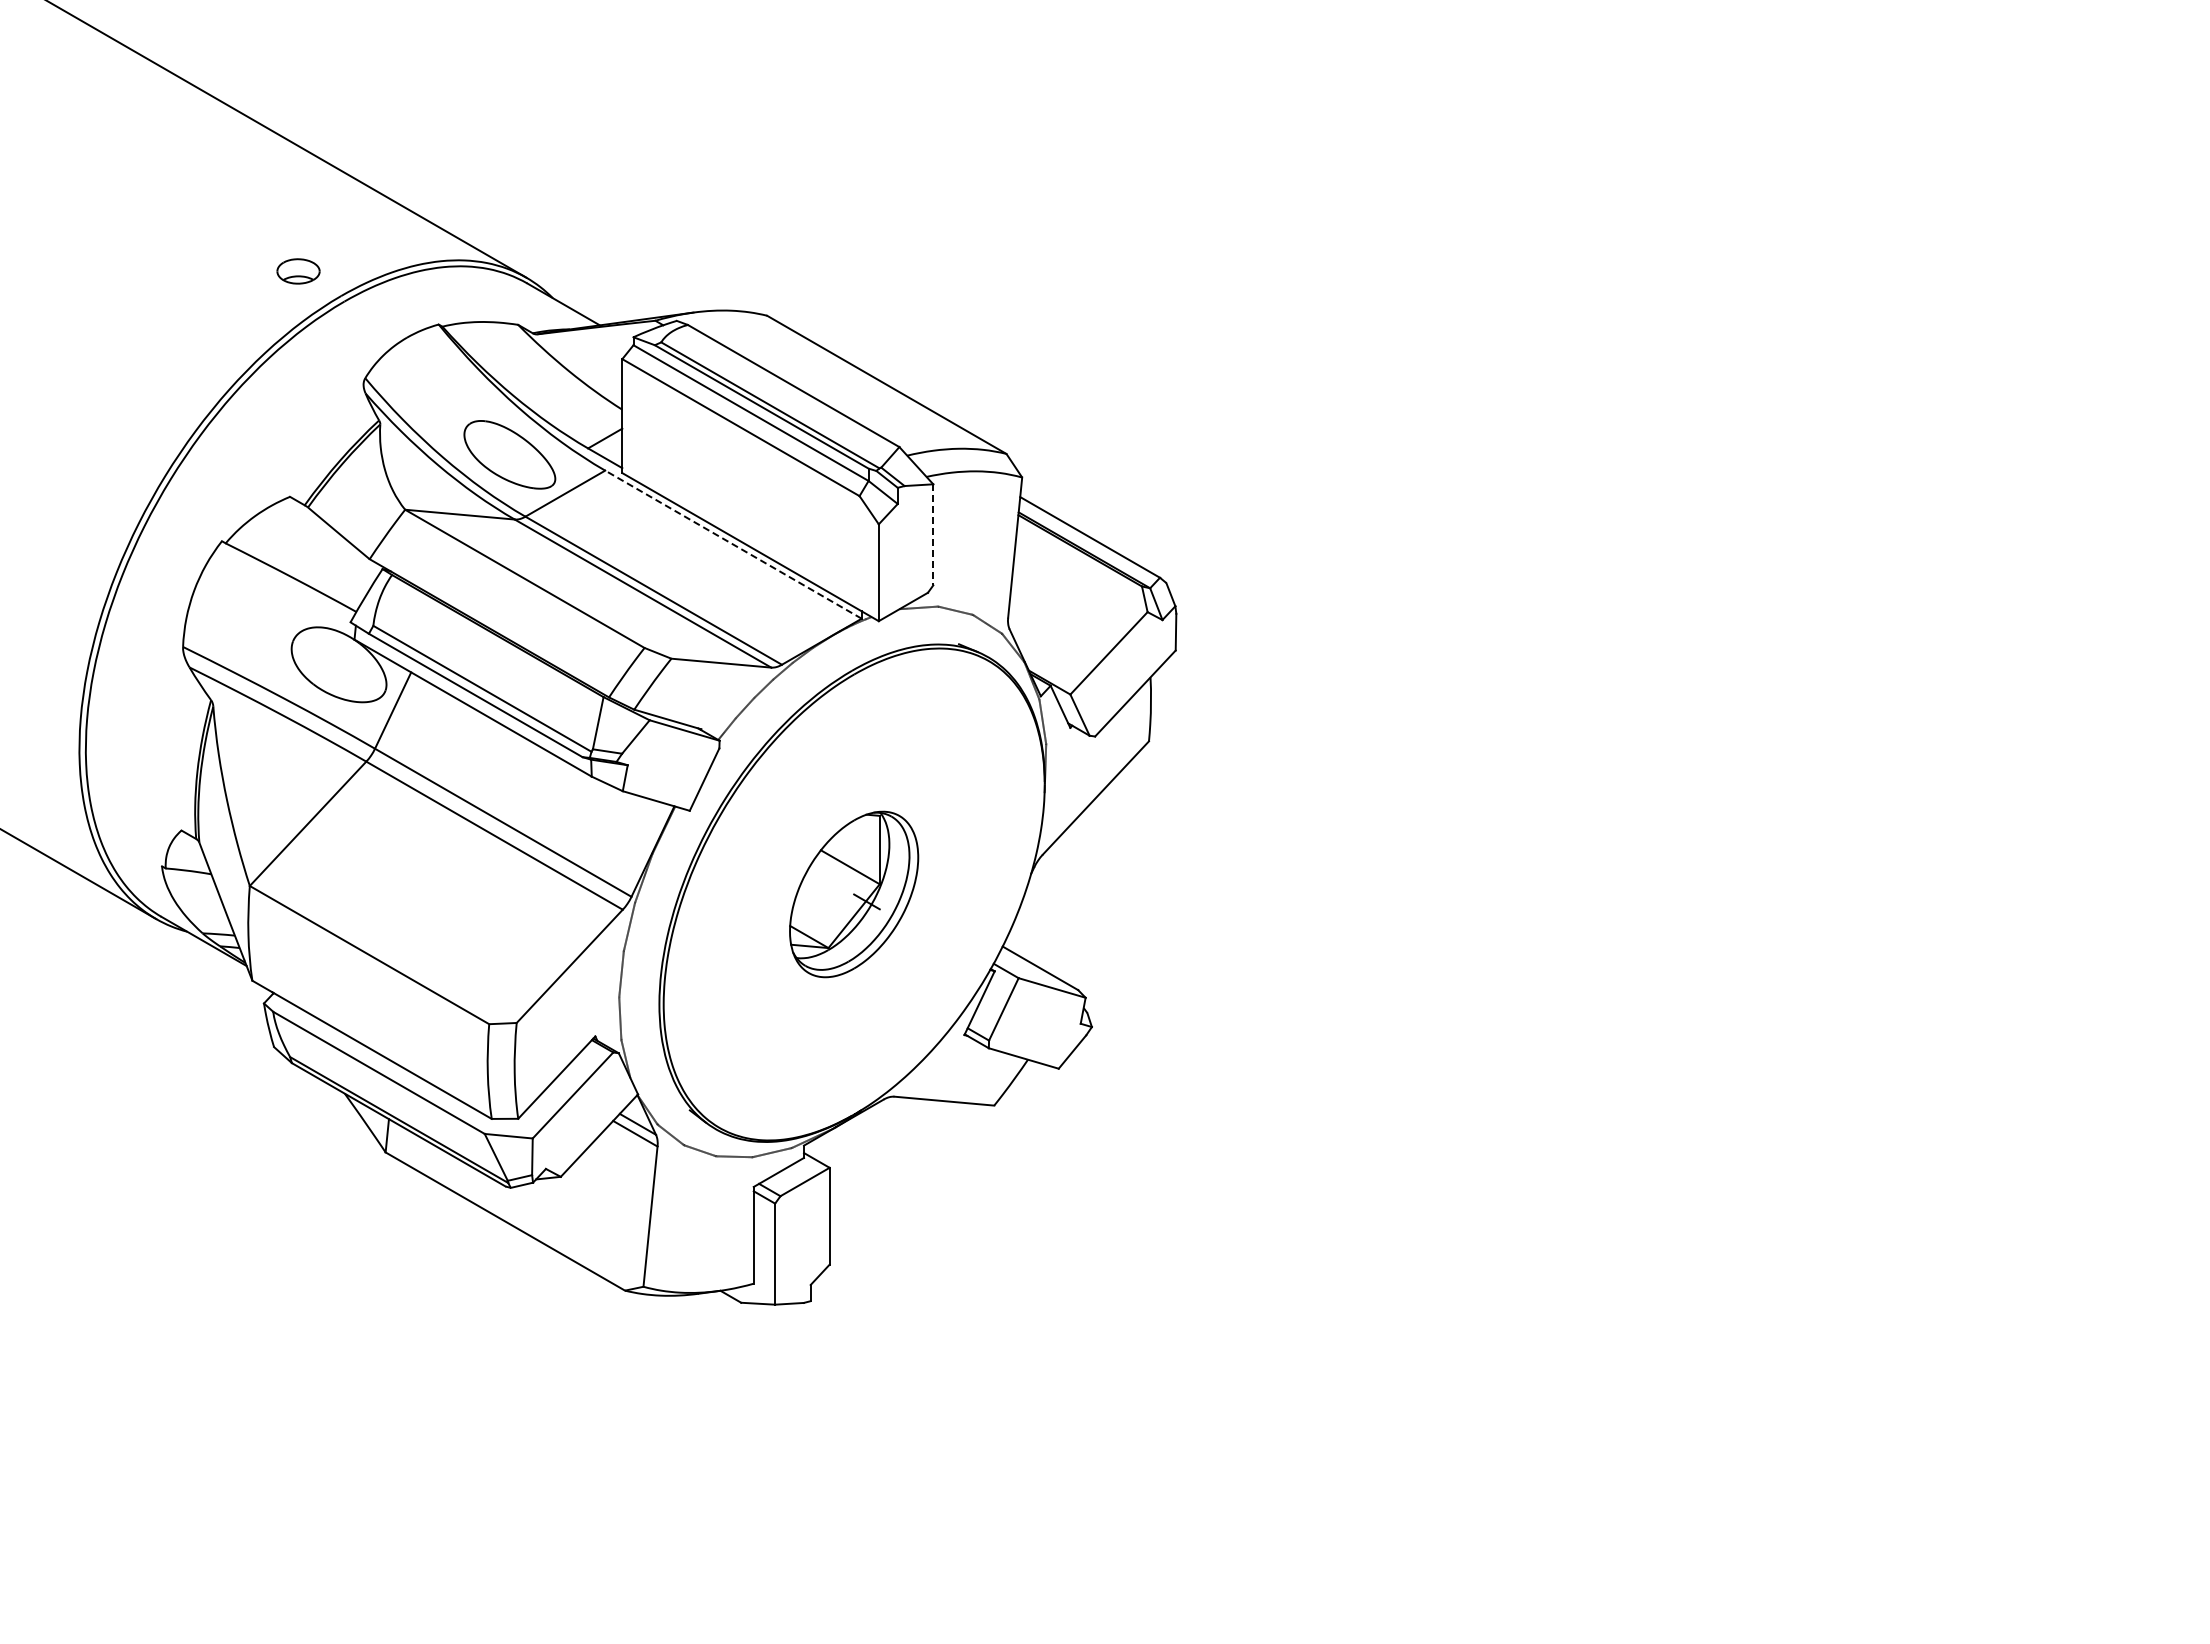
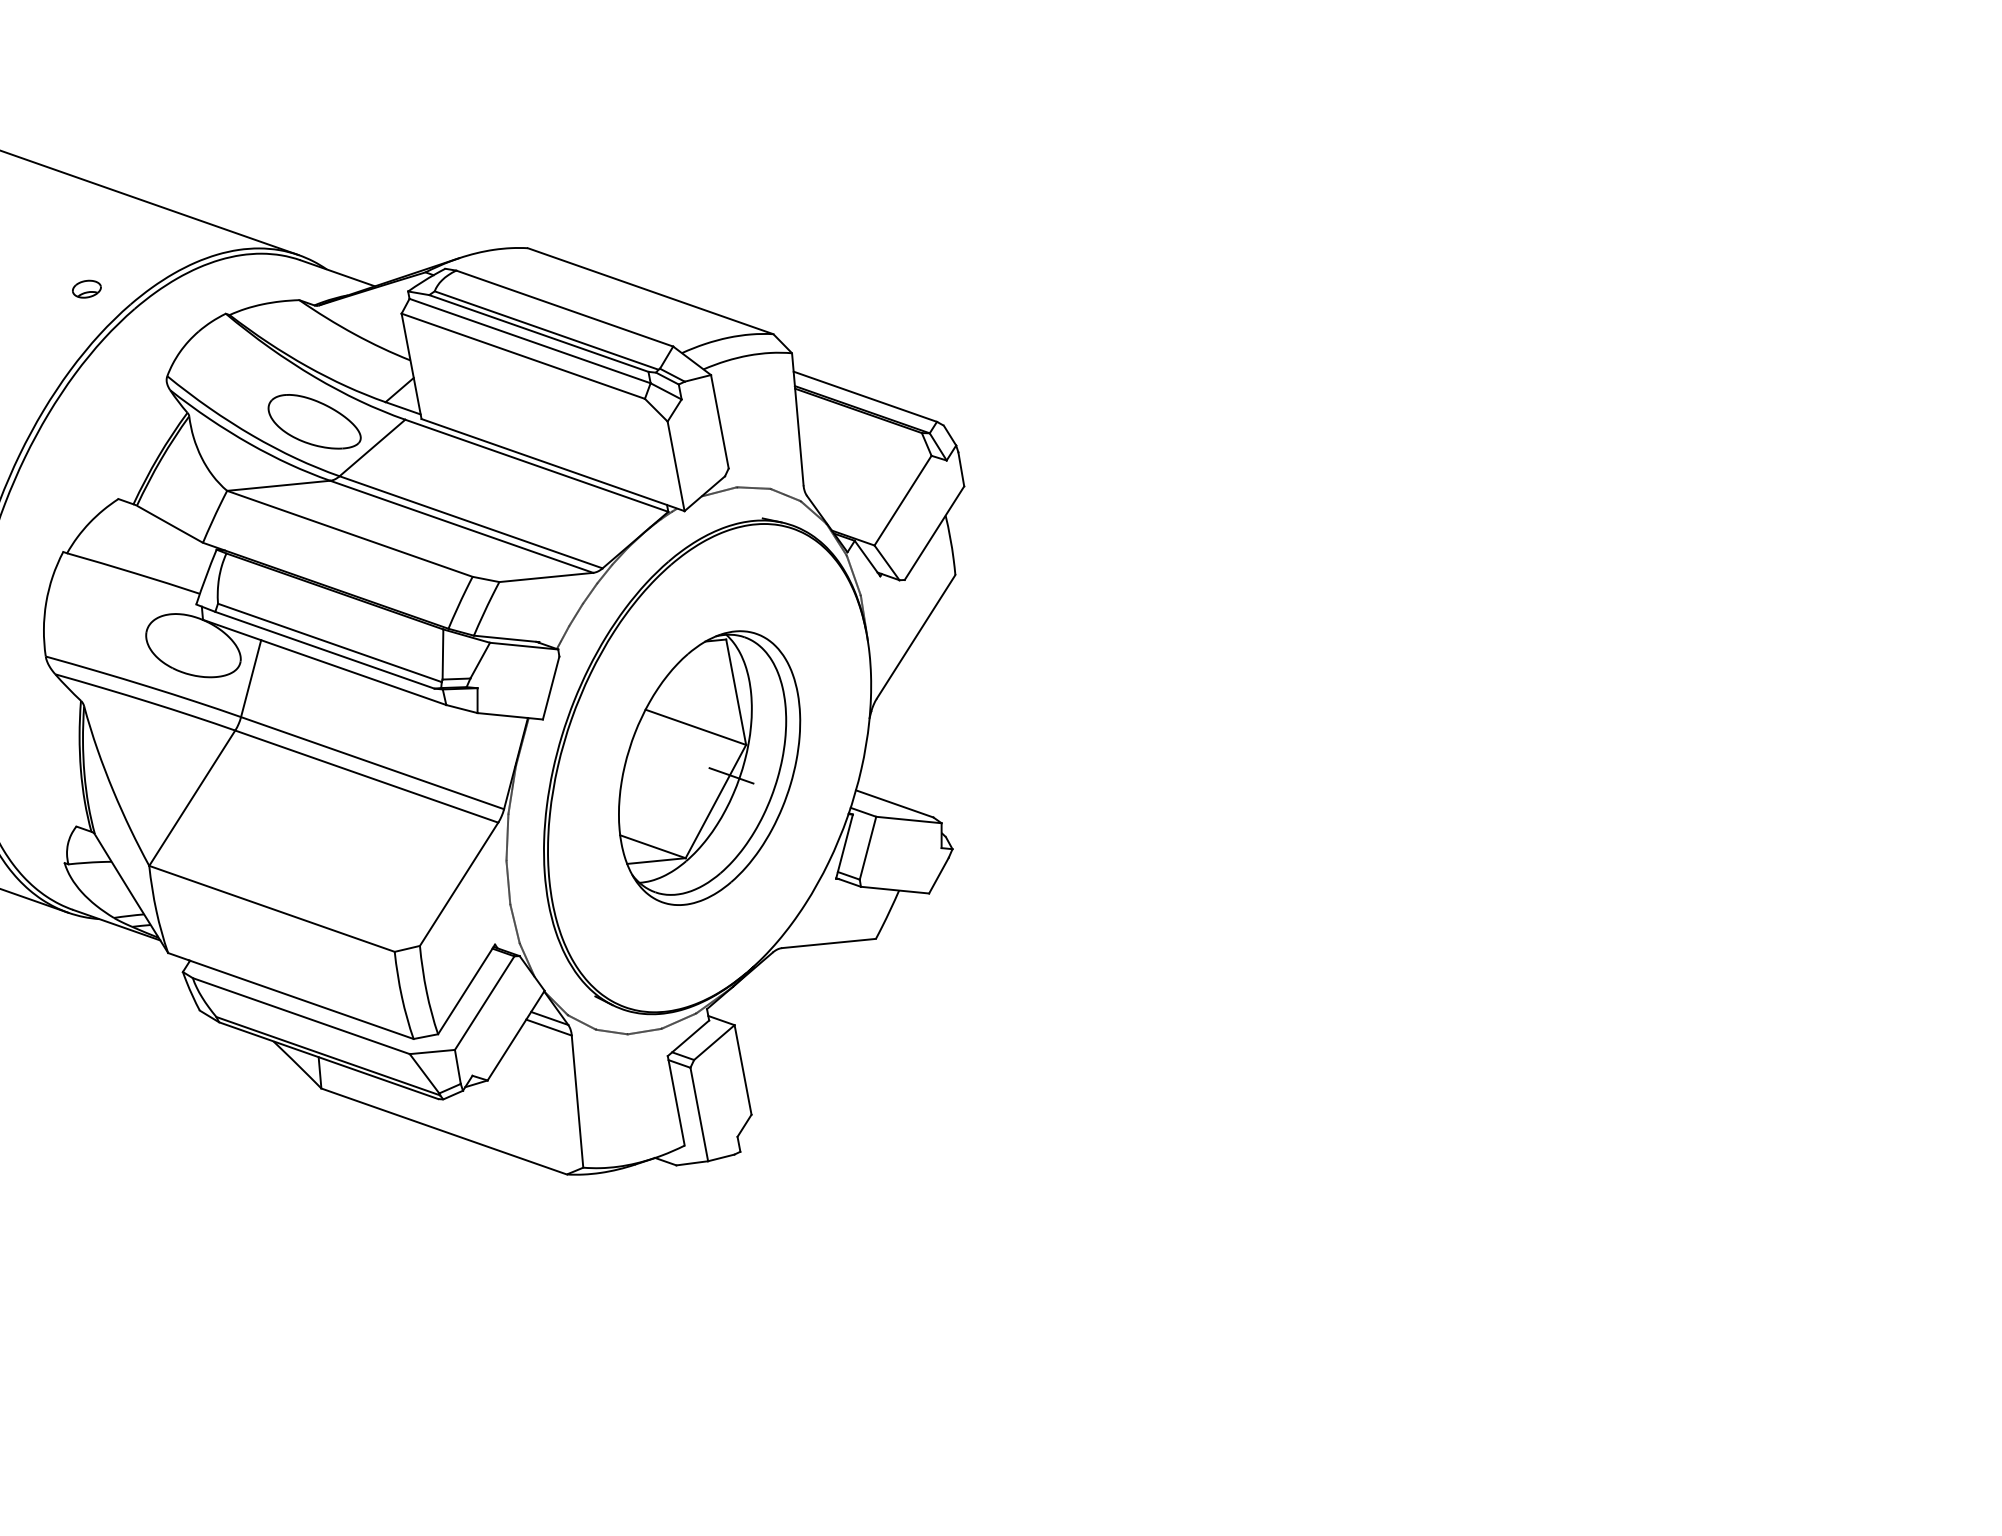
part: (298, 271) -> (86, 289), size x0.71
line: (933, 534) -> (719, 421), dashed -> solid
line: (733, 544) -> (536, 465), dashed -> solid
part: (853, 894) -> (708, 768), size x1.67

